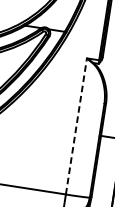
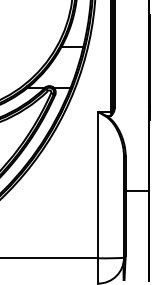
line: (76, 125) -> (98, 184), dashed -> solid

